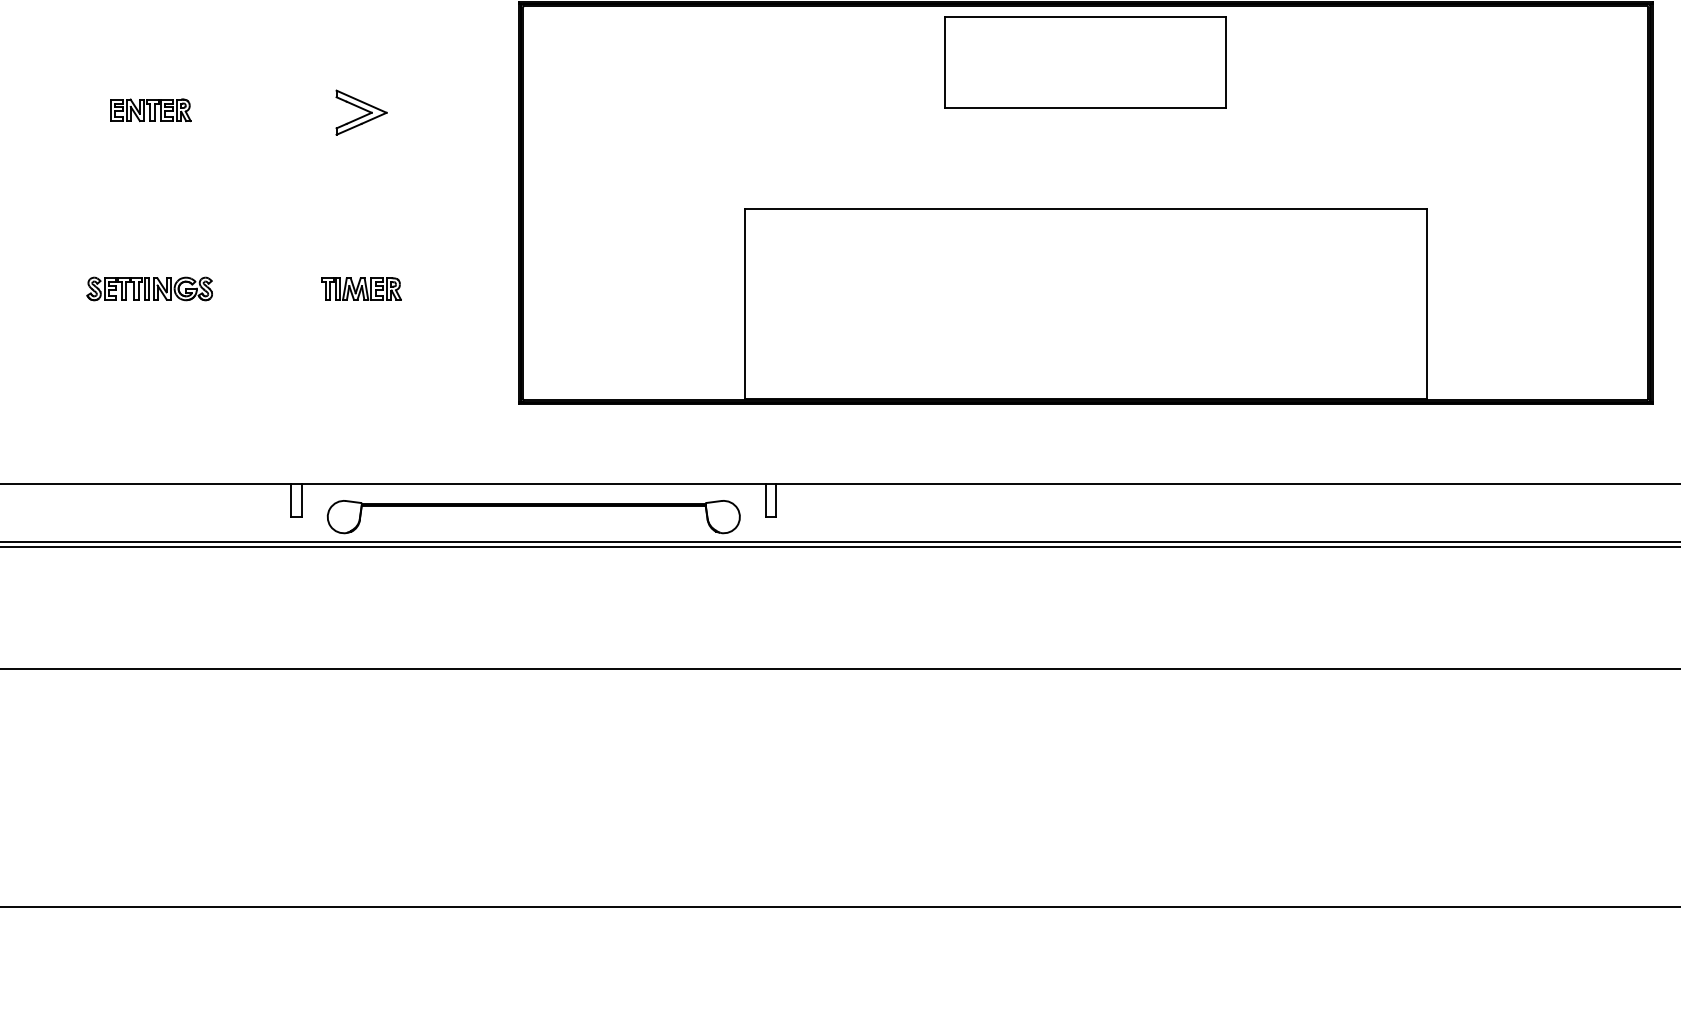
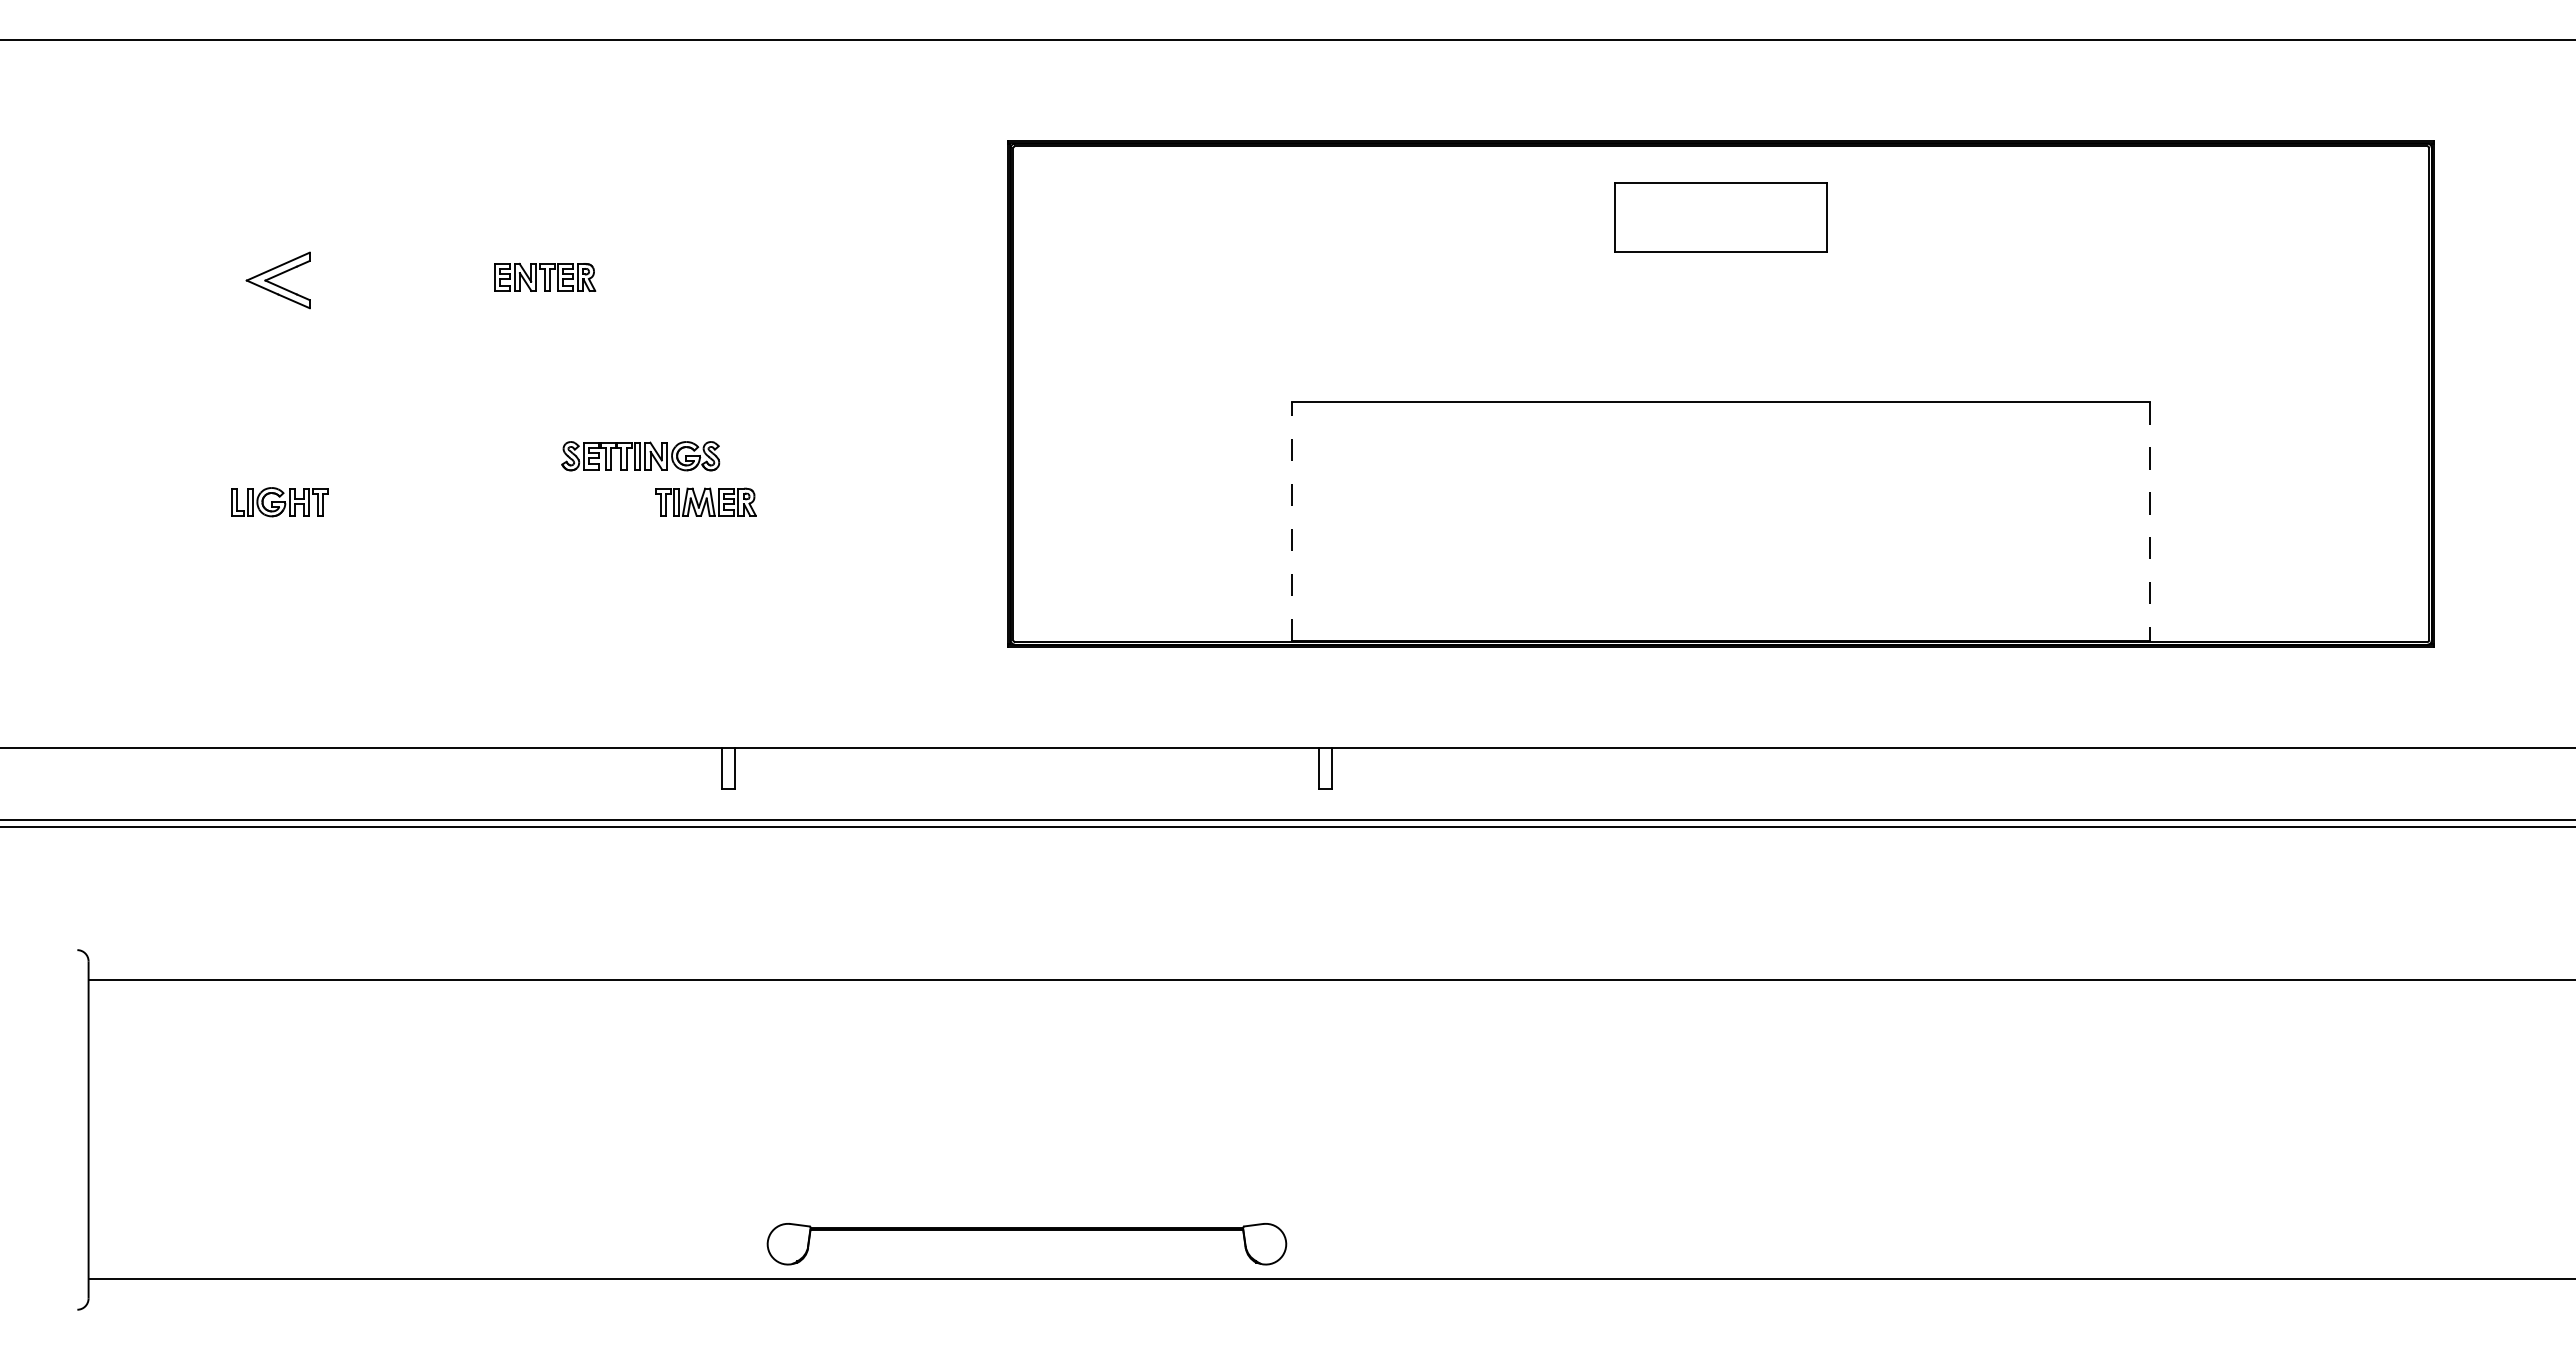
part: (1085, 62) -> (1720, 217), size x0.6
part: (360, 112) -> (809, 280), removed
part: (360, 288) -> (705, 501), moved
part: (149, 289) -> (640, 456), moved
line: (744, 304) -> (1292, 521), solid -> dashed
line: (1426, 305) -> (2150, 522), solid -> dashed
part: (533, 506) -> (1026, 1230), moved

